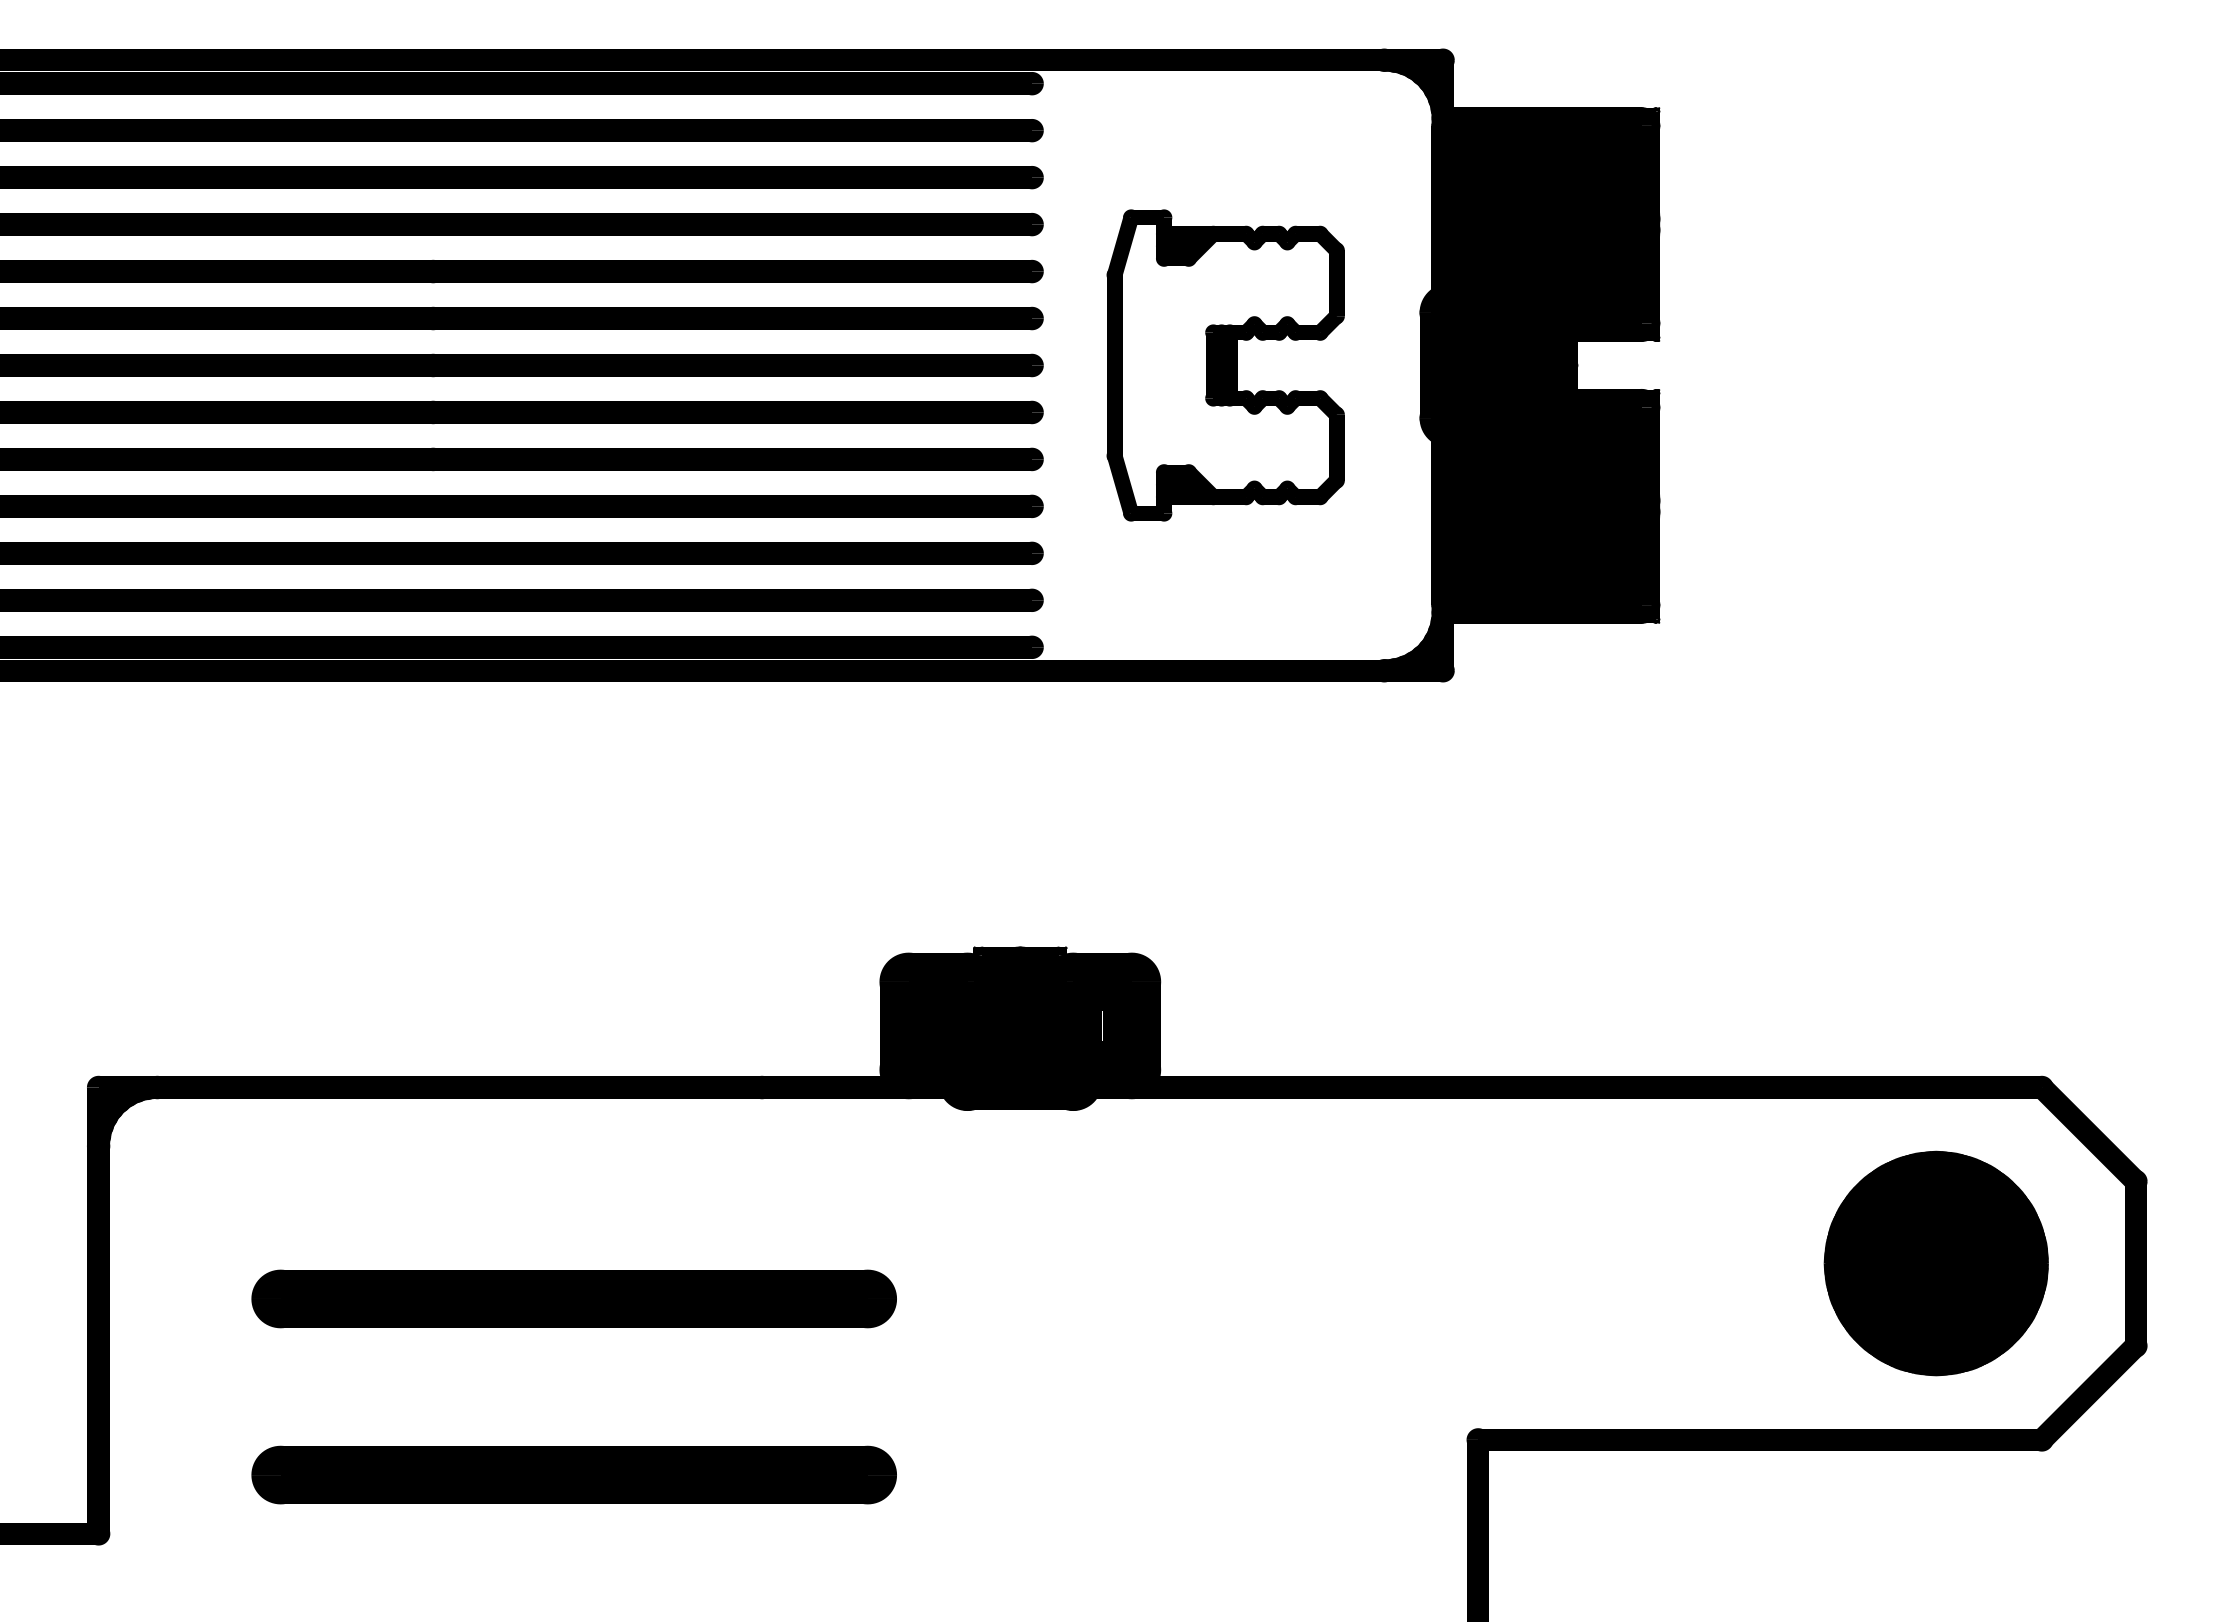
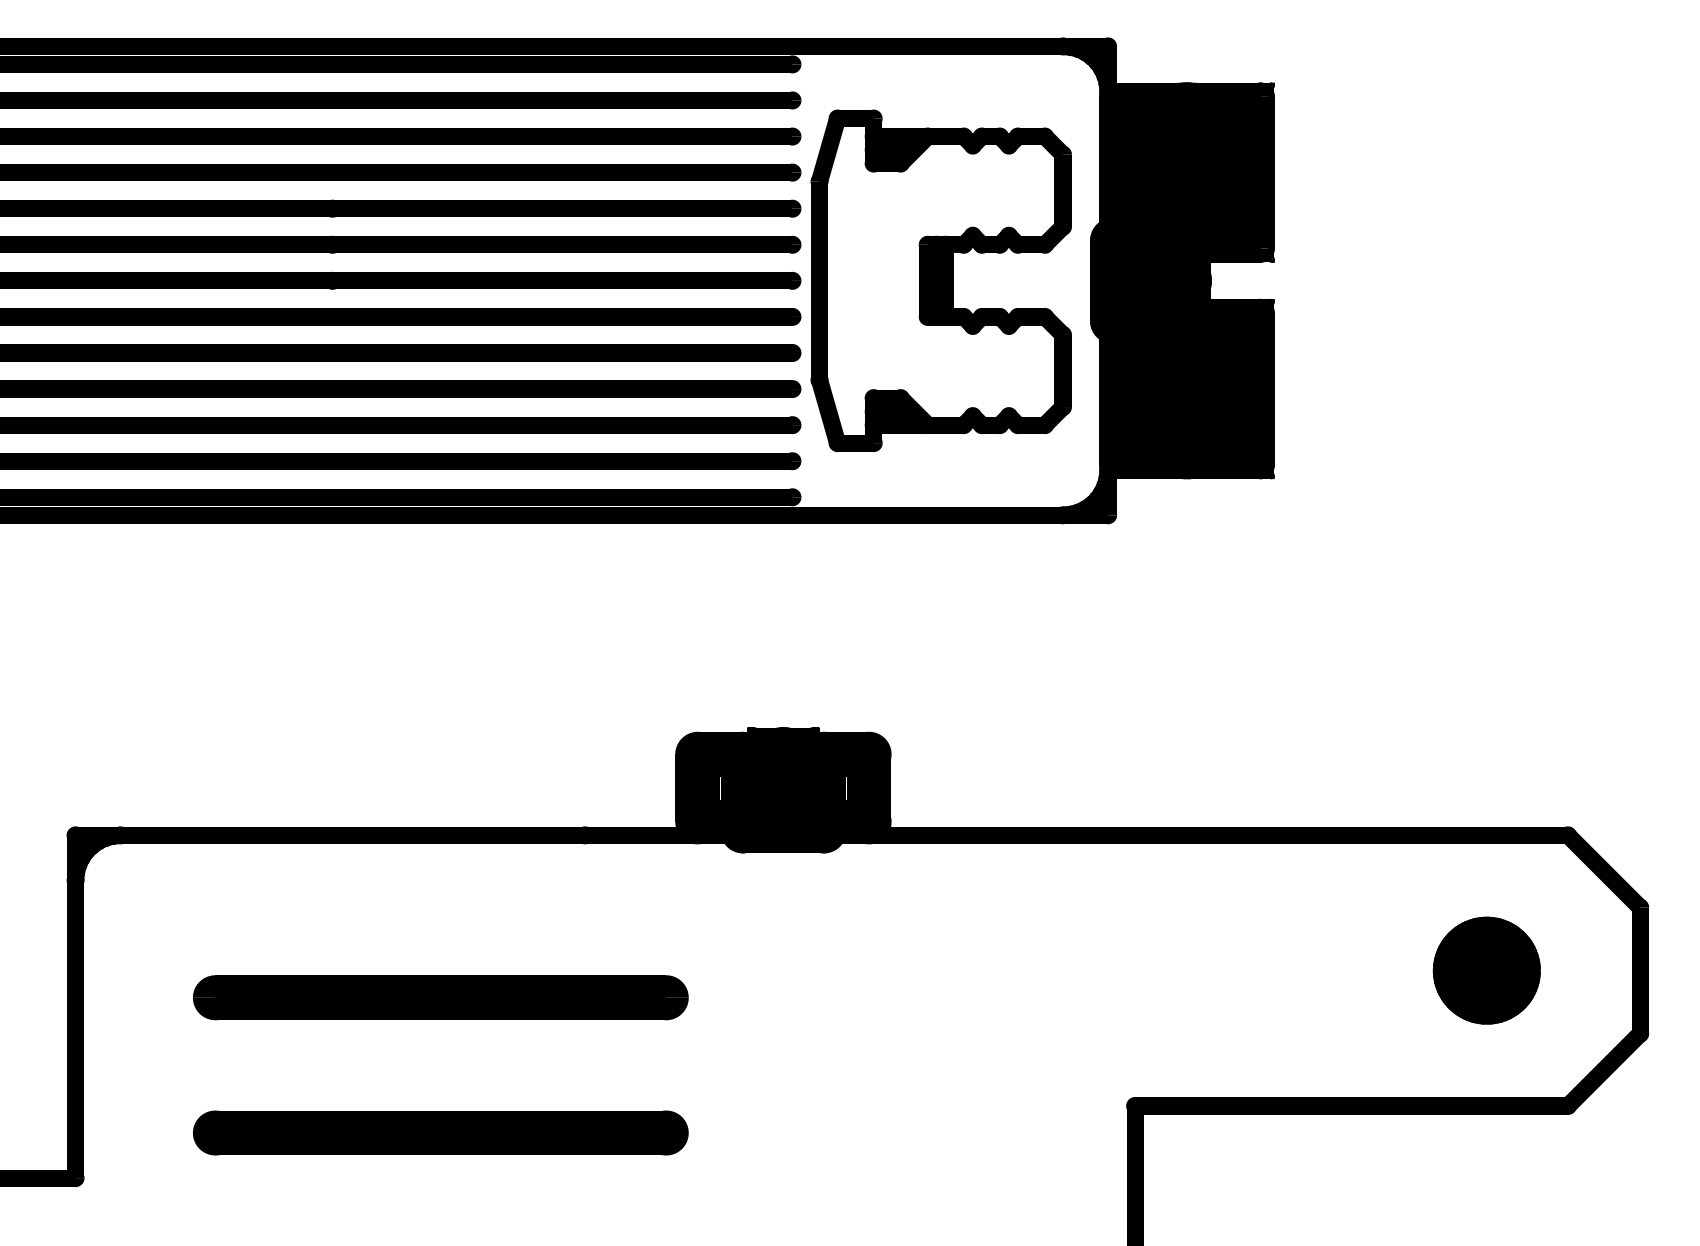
part: (1225, 365) -> (941, 280), size x1.43
part: (1935, 1263) -> (1486, 970), size x0.62

